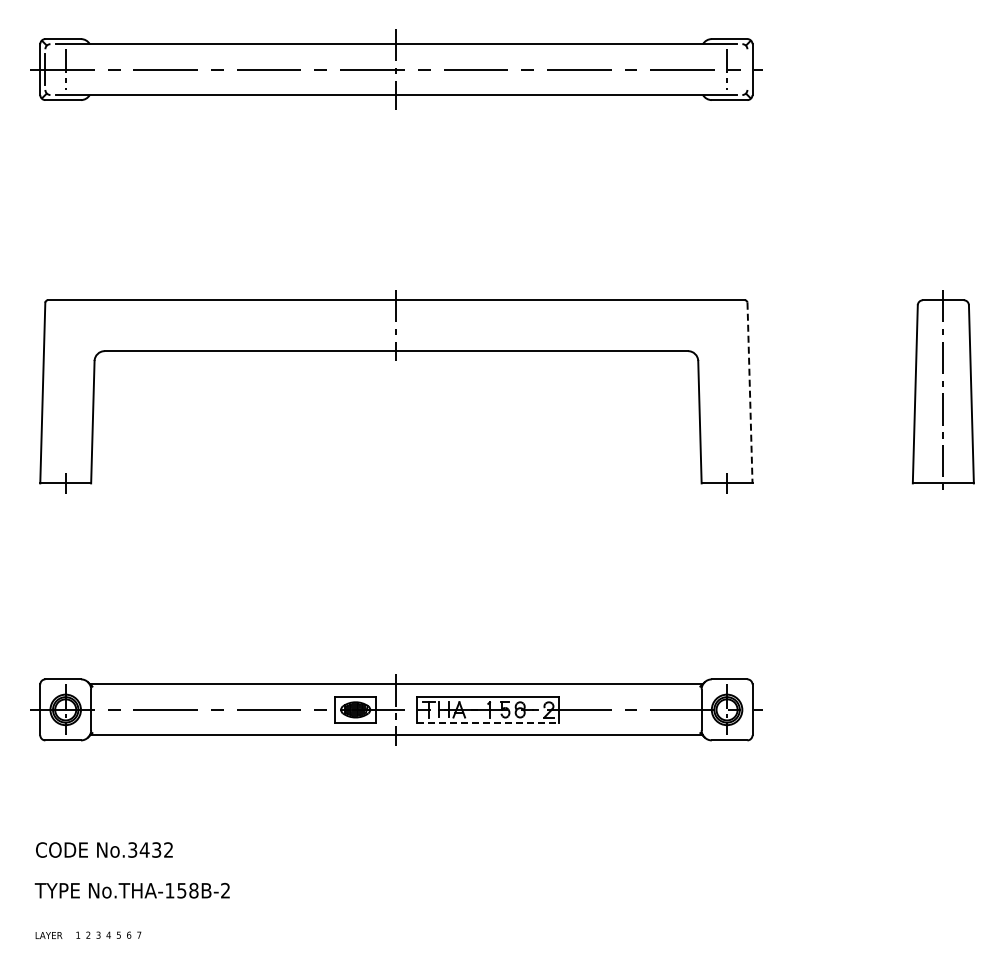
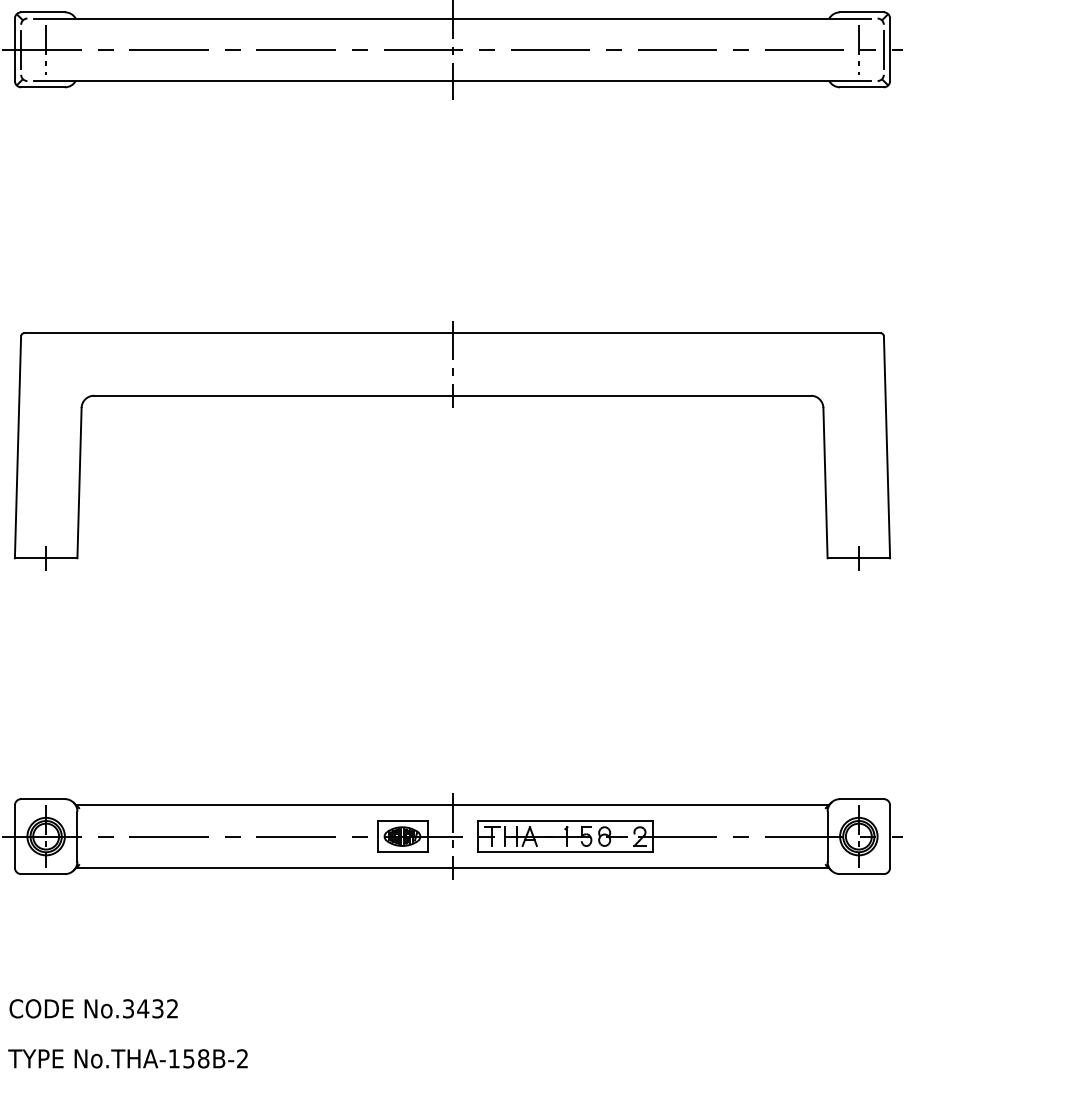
line: (747, 69) -> (883, 49), added
line: (750, 393) -> (887, 447), dashed -> solid
line: (488, 722) -> (565, 852), dashed -> solid

